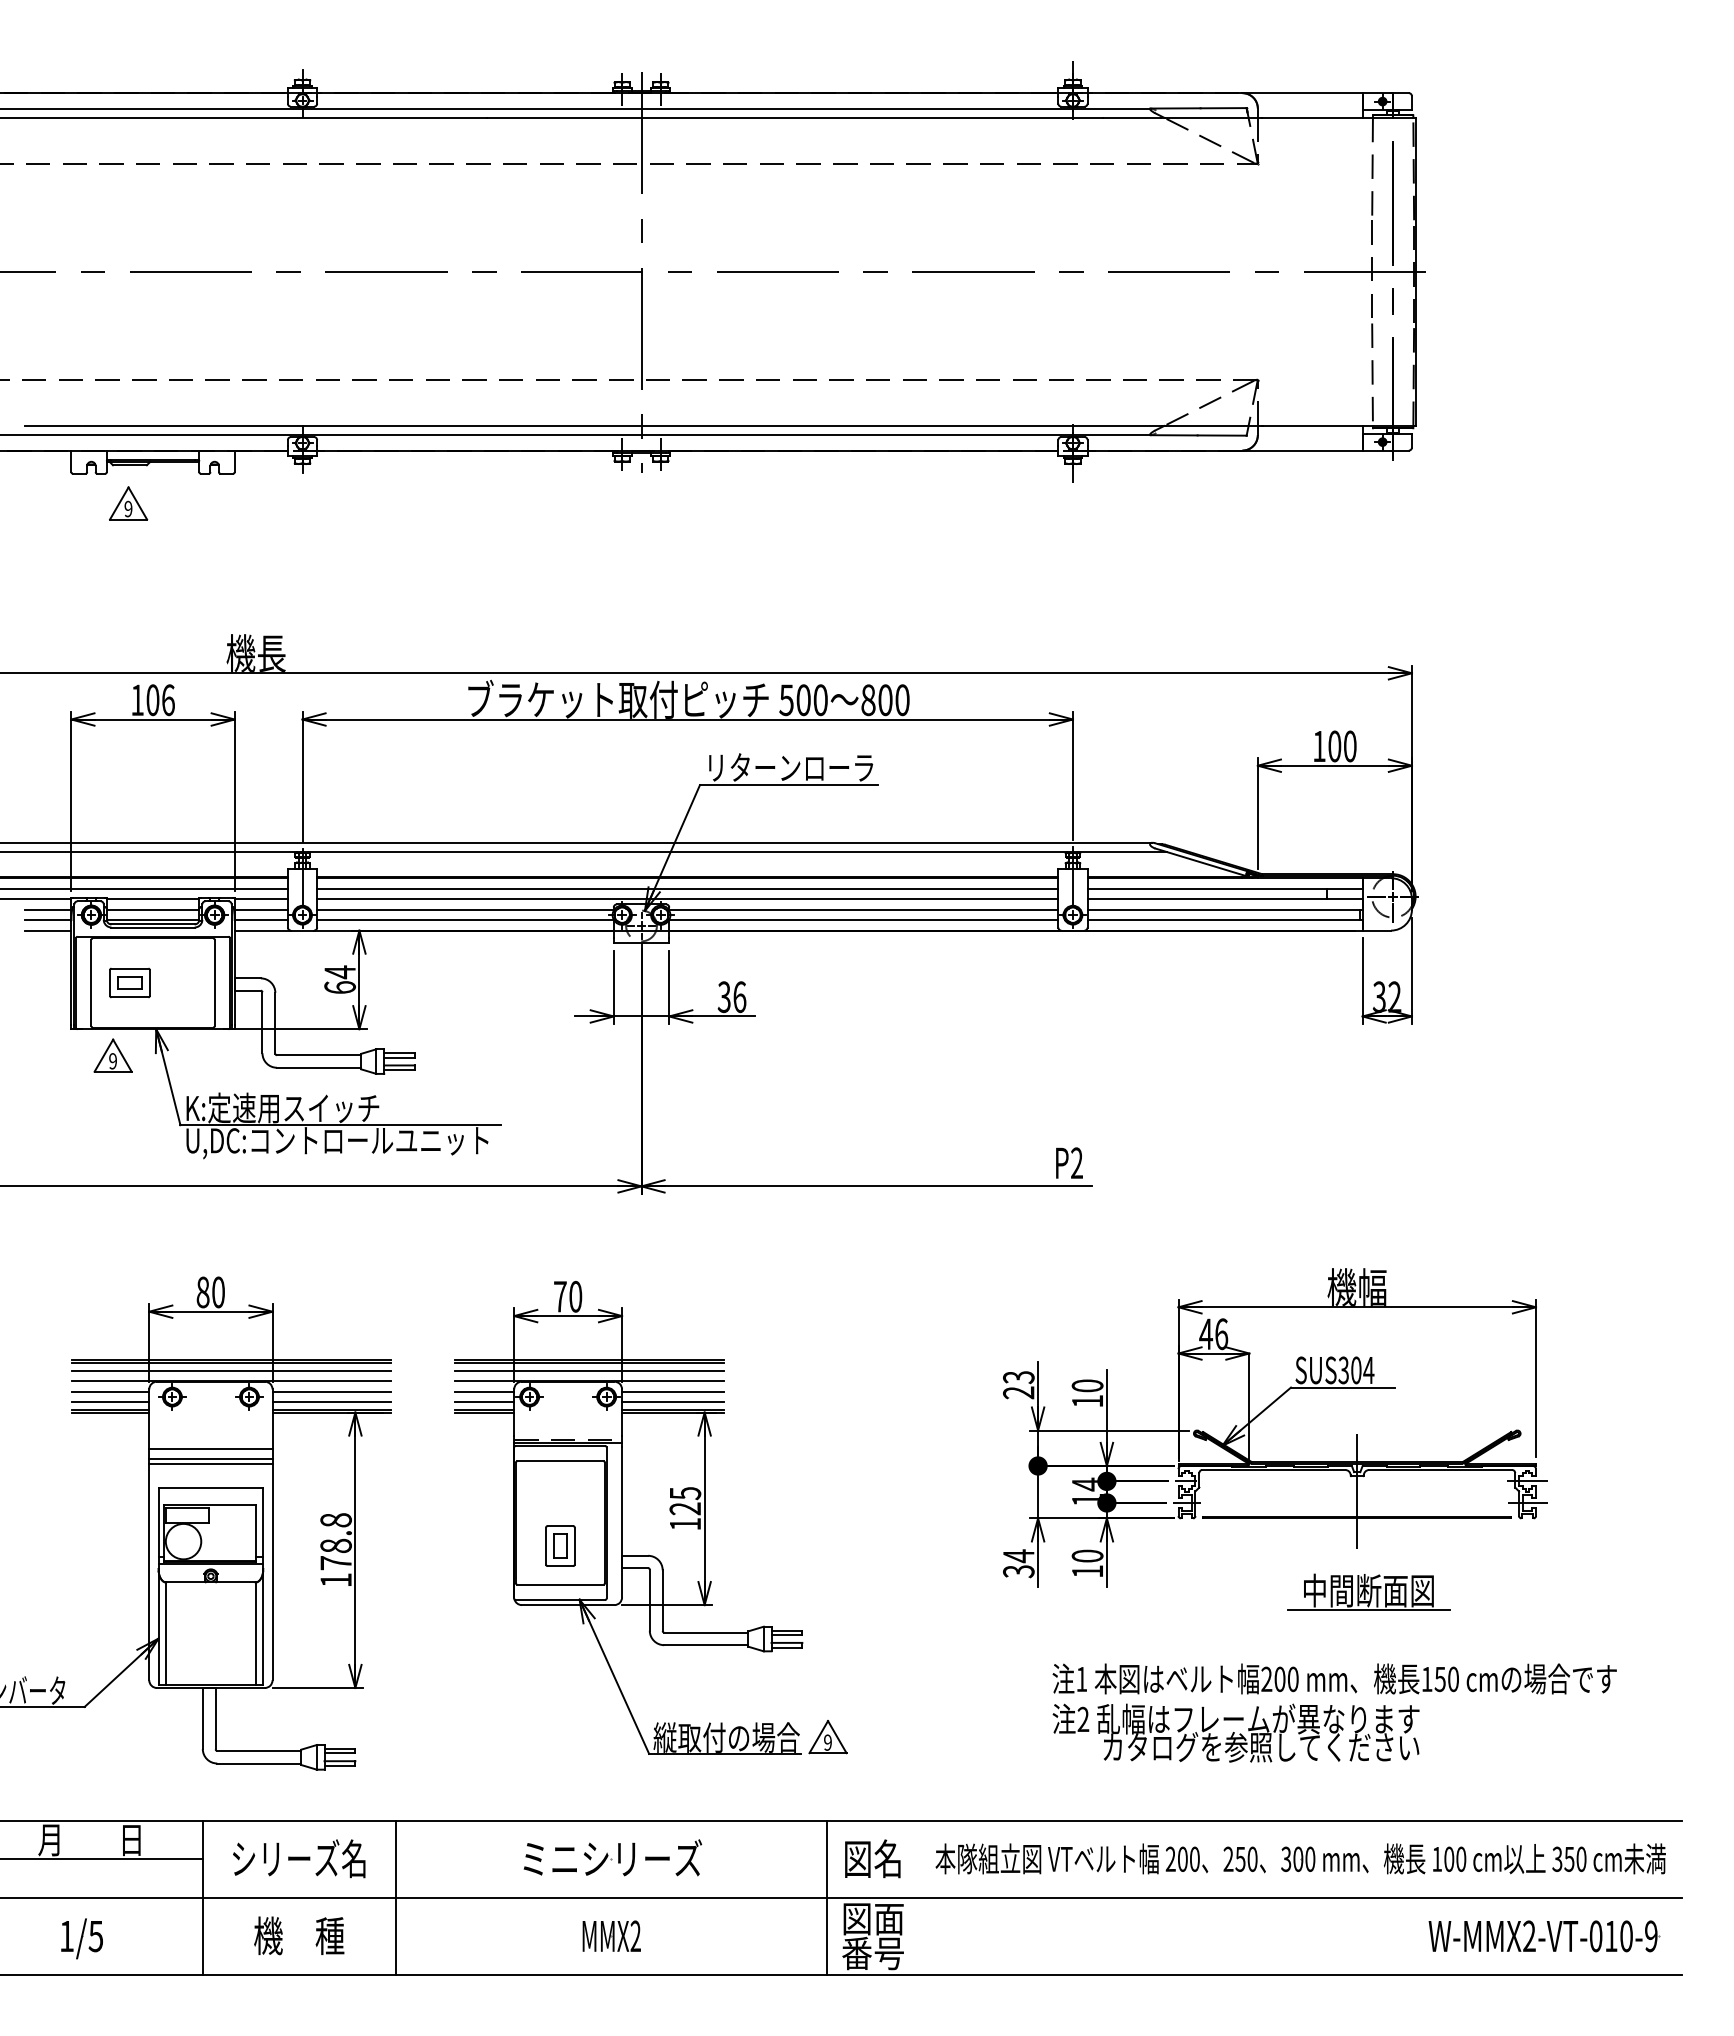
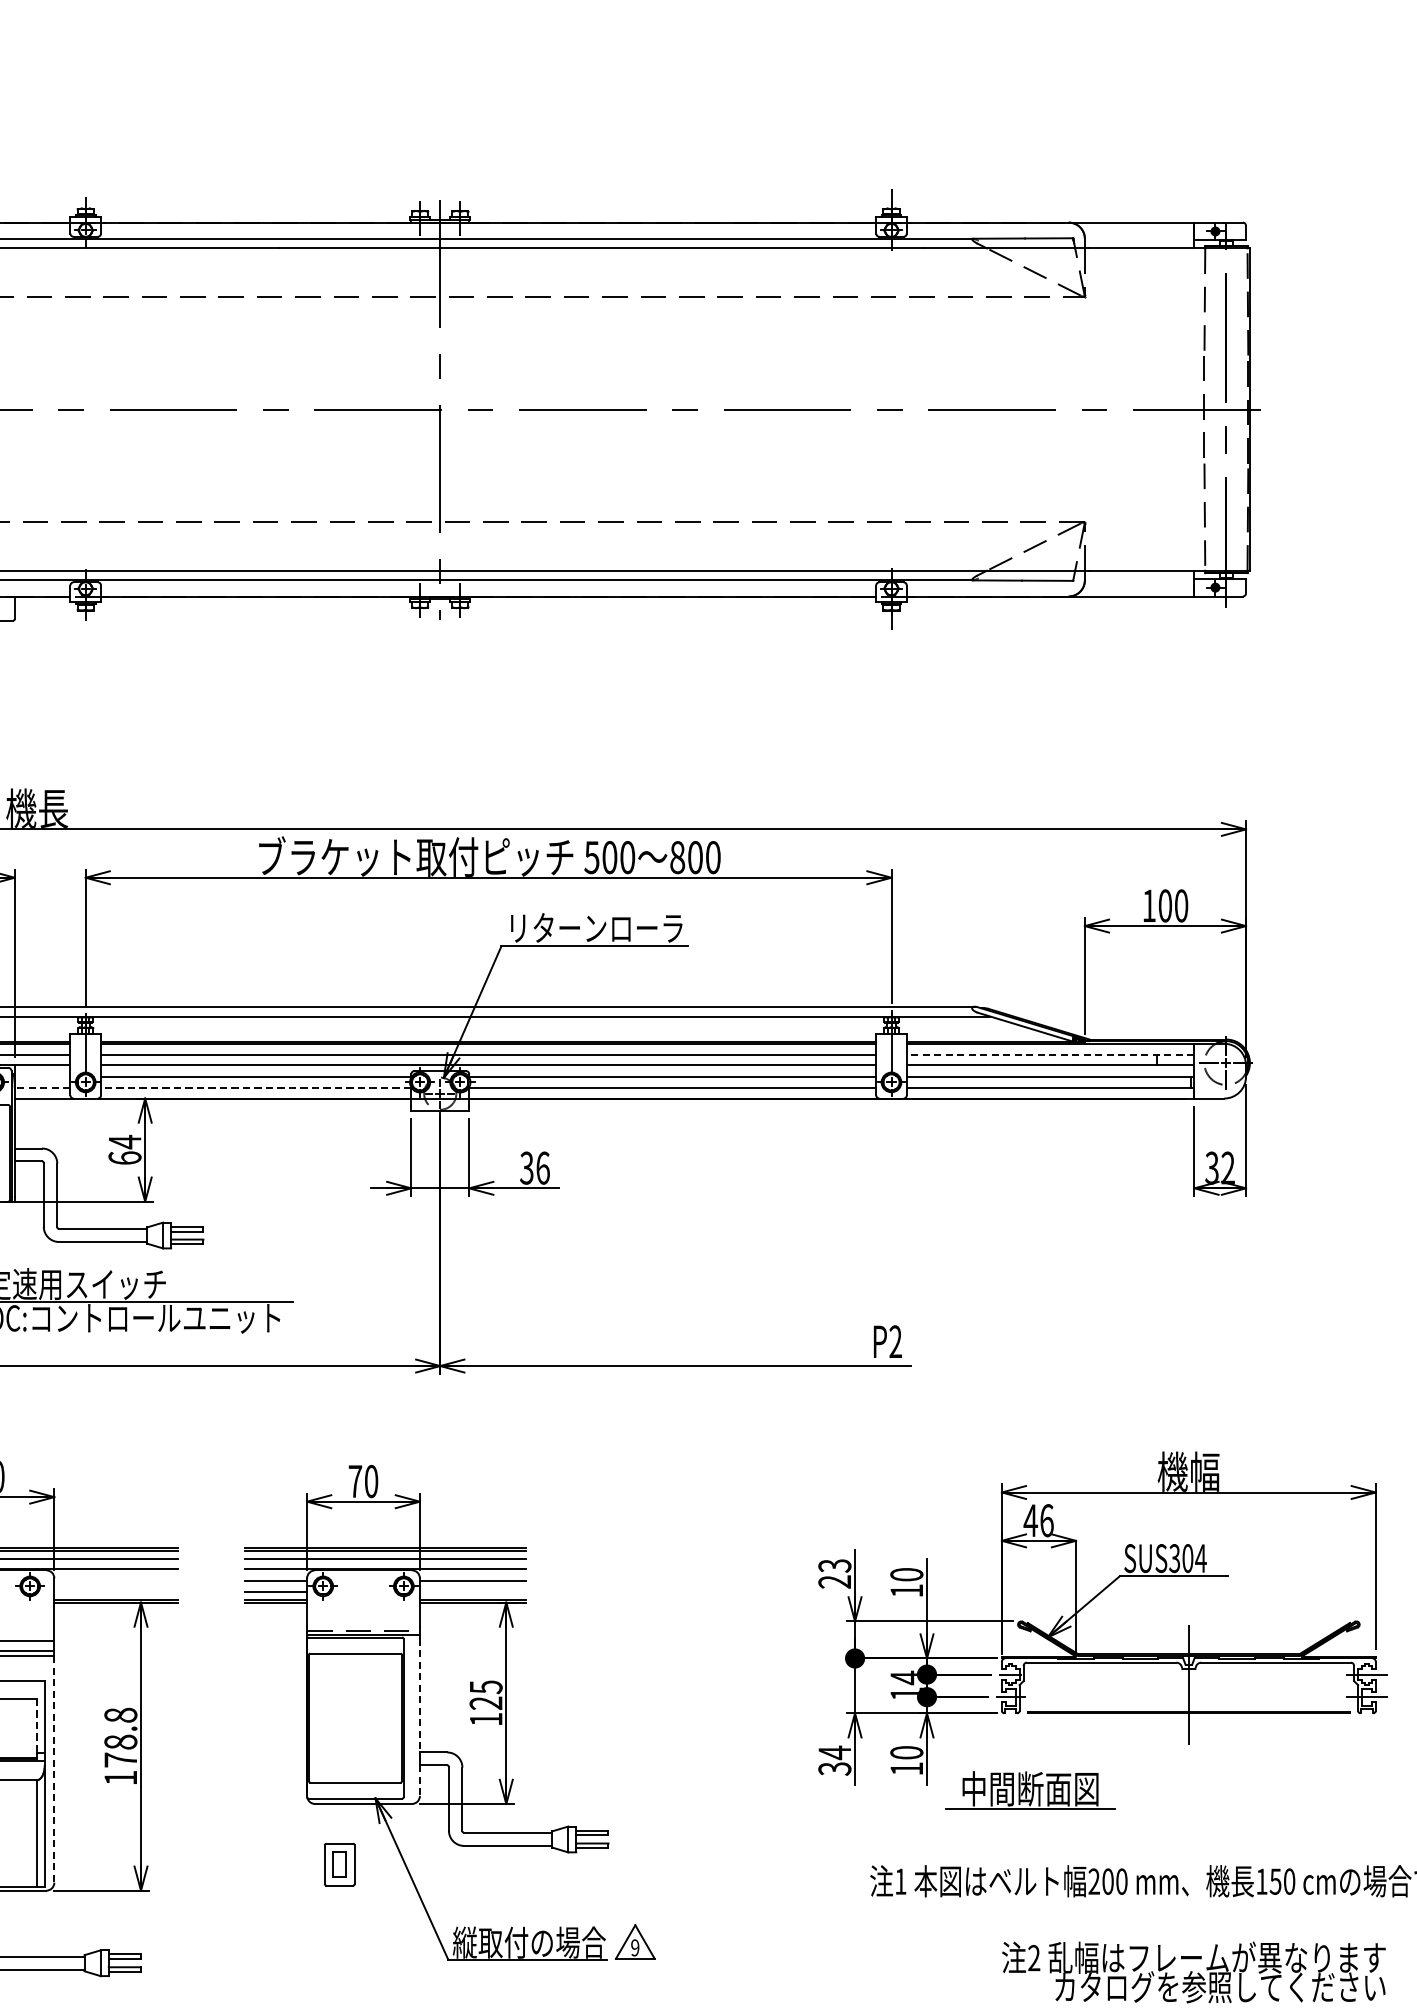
line: (1225, 888) -> (1051, 1054), solid -> dashed
line: (260, 910) -> (41, 1077), removed
line: (261, 920) -> (42, 1087), solid -> dashed
line: (464, 920) -> (255, 1087), solid -> dashed
line: (331, 1392) -> (116, 1581), removed
line: (331, 1402) -> (116, 1592), removed
line: (672, 1402) -> (472, 1592), removed
line: (622, 1522) -> (420, 1717), solid -> dashed
line: (256, 1531) -> (37, 1727), solid -> dashed
part: (560, 1545) -> (339, 1864), moved
line: (272, 1572) -> (54, 1769), solid -> dashed
part: (1368, 1591) -> (1030, 1789), moved
text: (1235, 1732) -> (1193, 1971), moved

